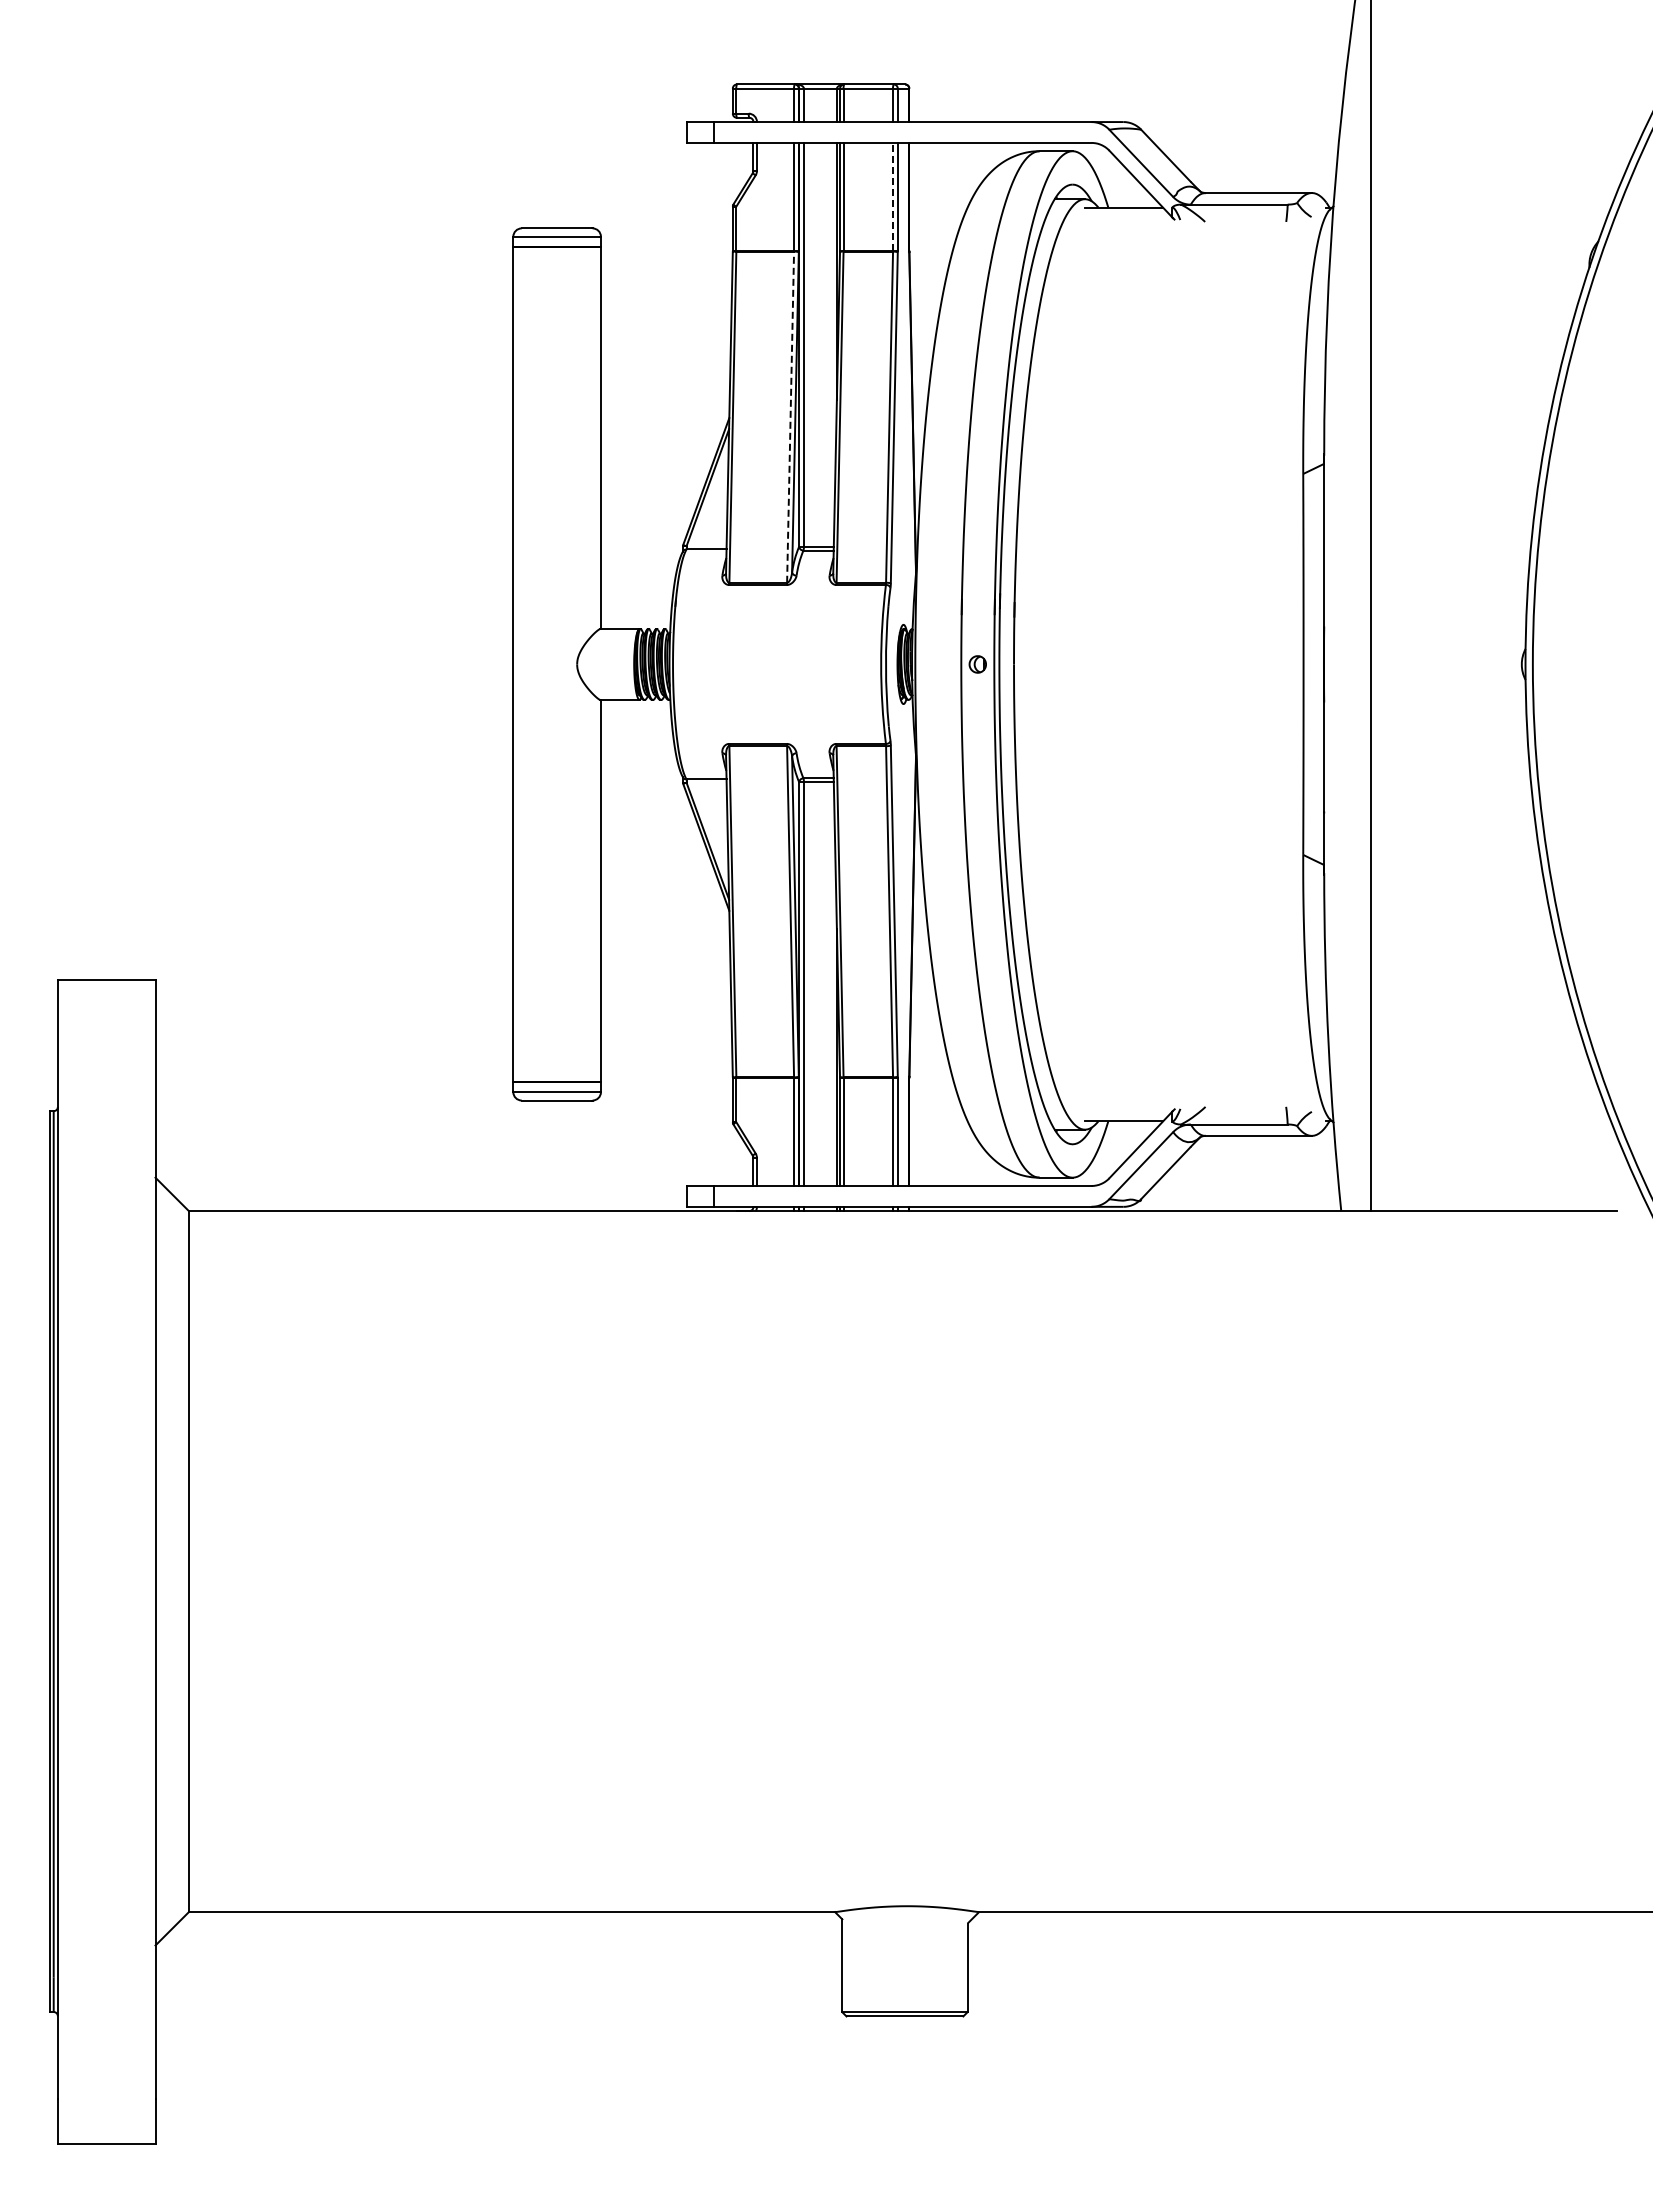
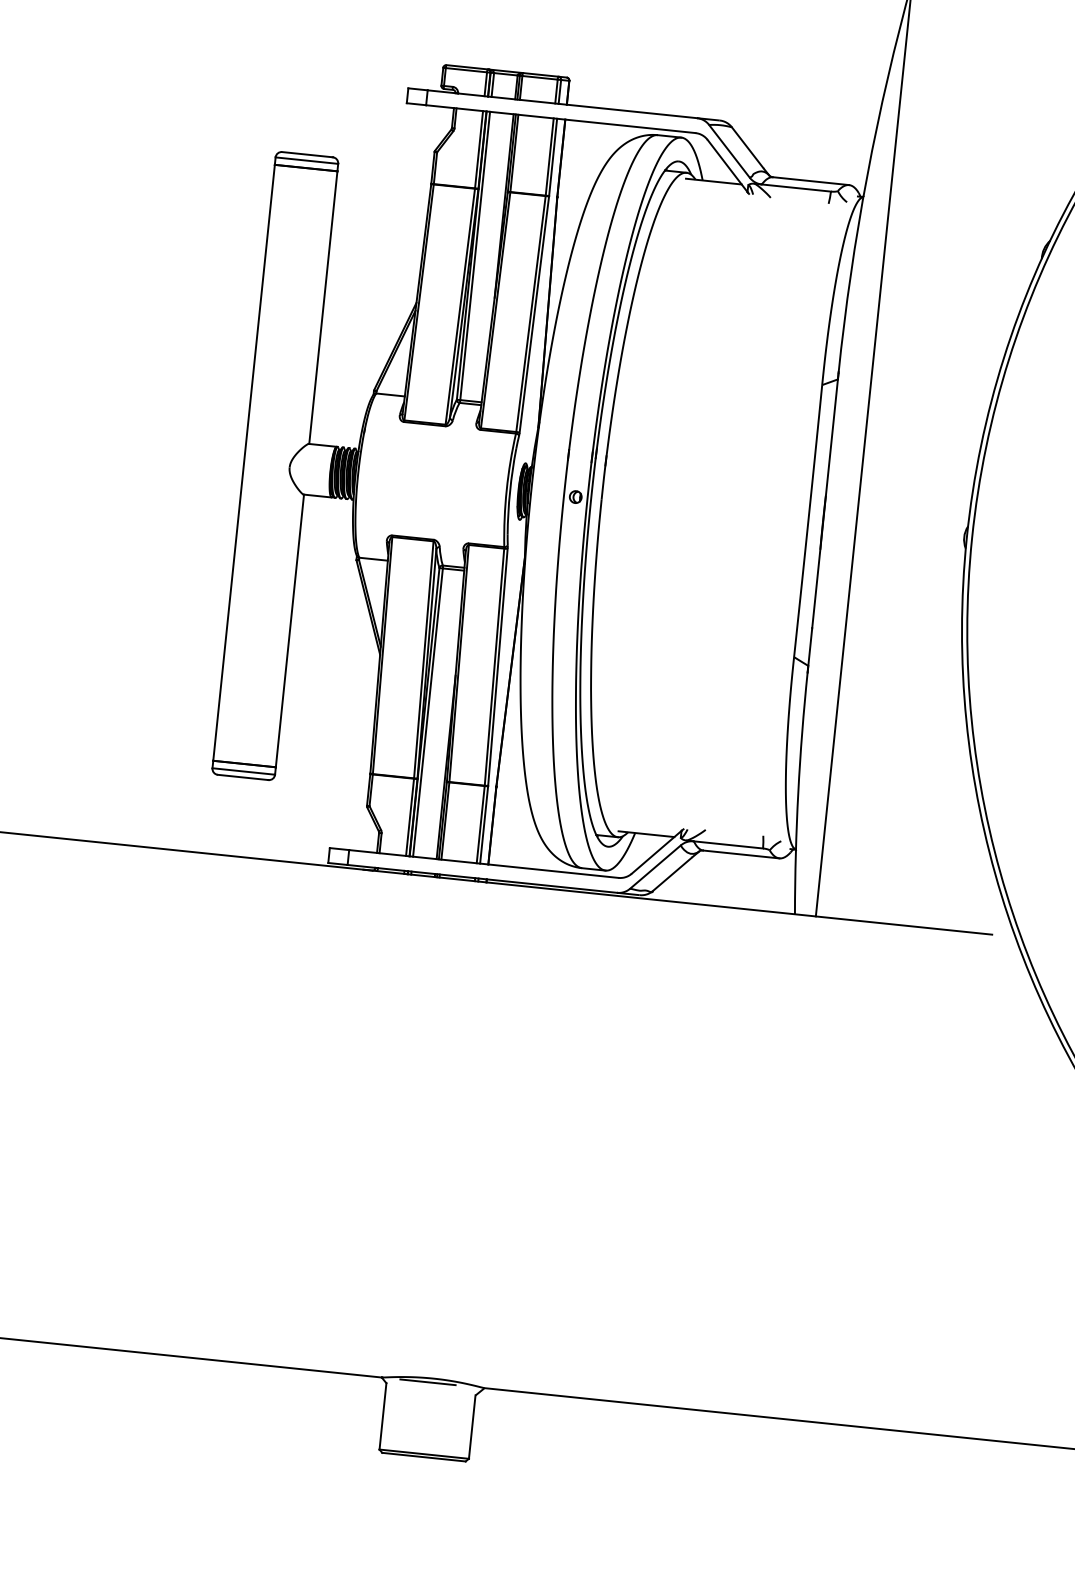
line: (893, 196) -> (550, 156), dashed -> solid
line: (790, 417) -> (460, 306), dashed -> solid
line: (899, 1912) -> (427, 1382), added

